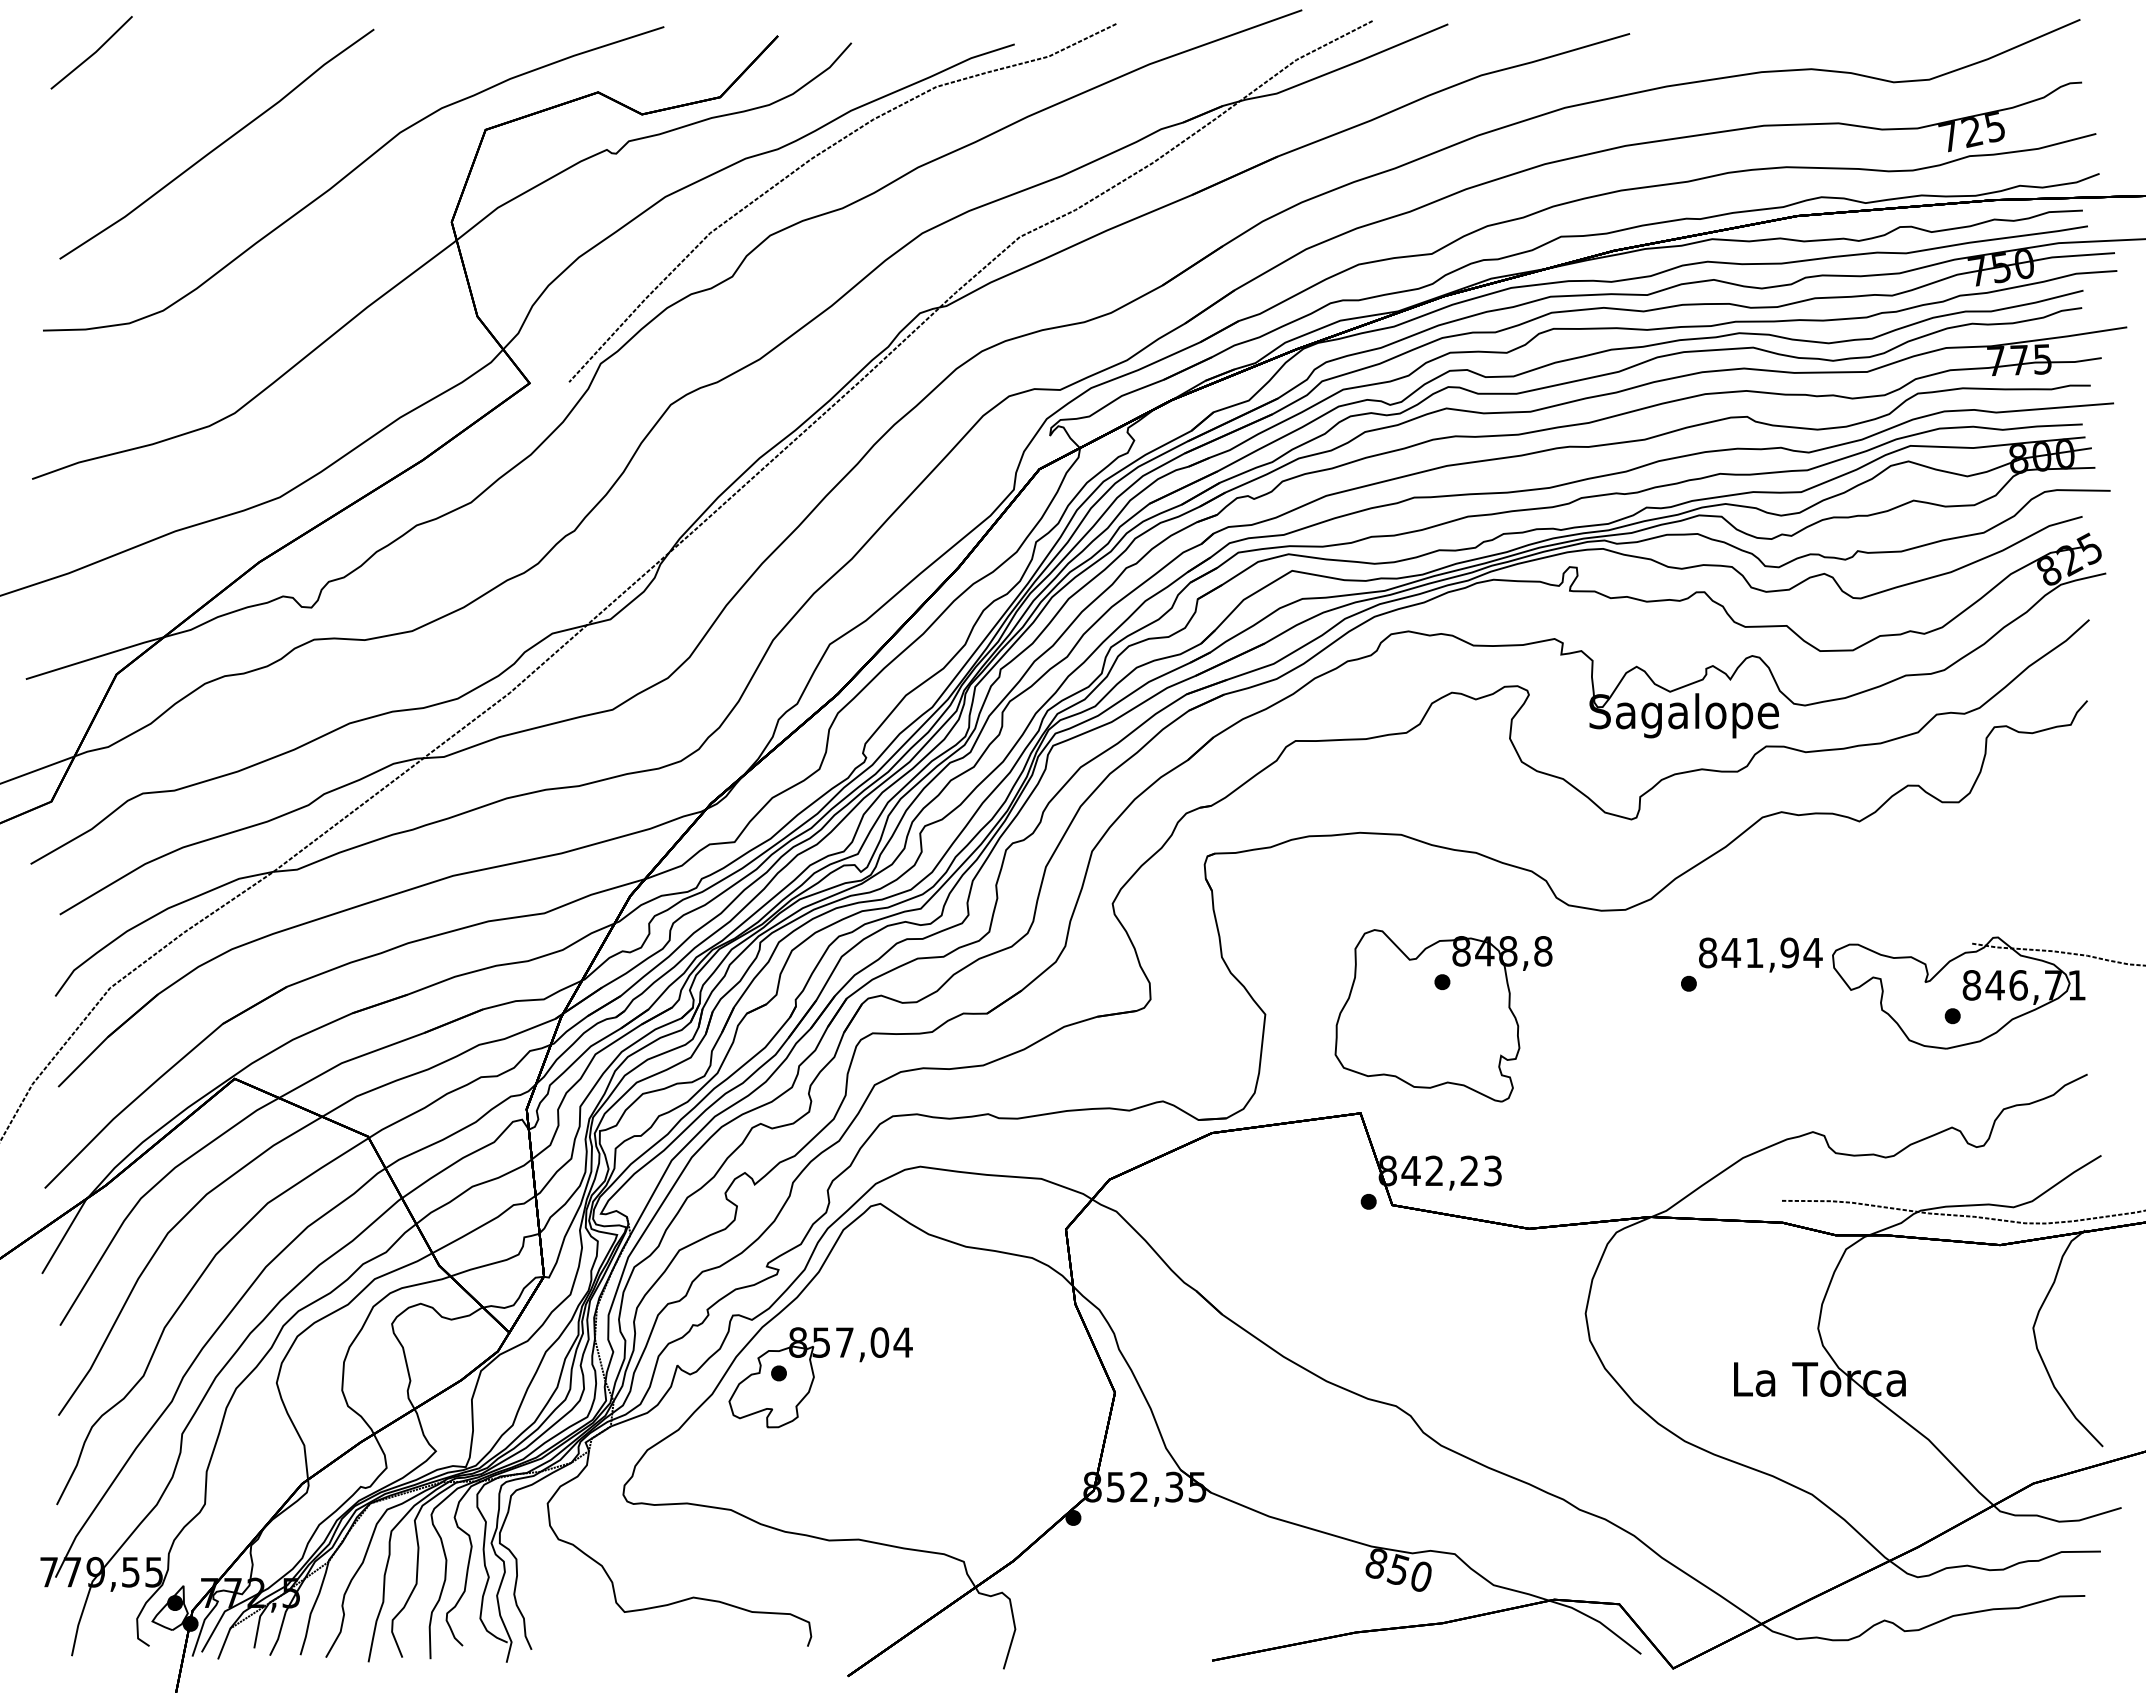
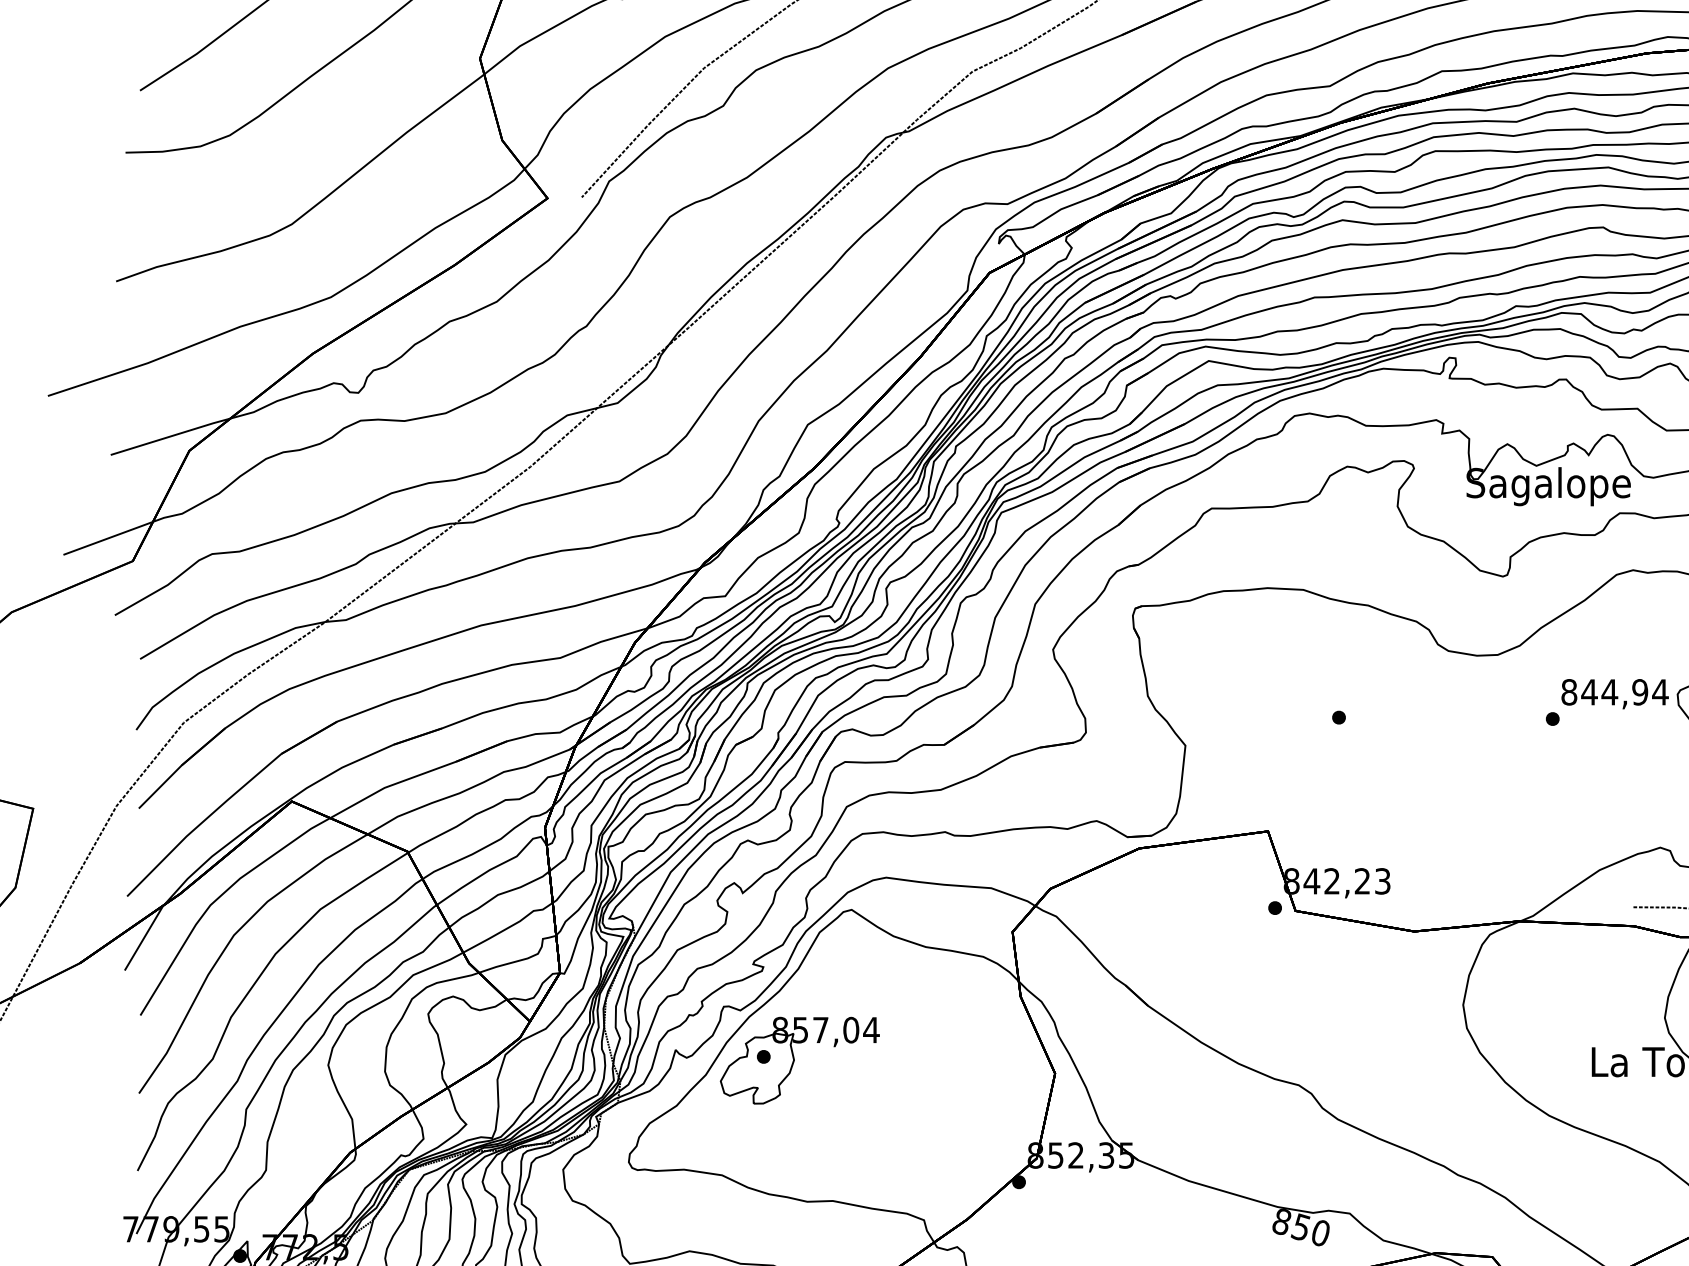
text: (1754, 952) -> (1609, 691), 841,94 -> 844,94
part: (1443, 1015) -> (1339, 746), removed

